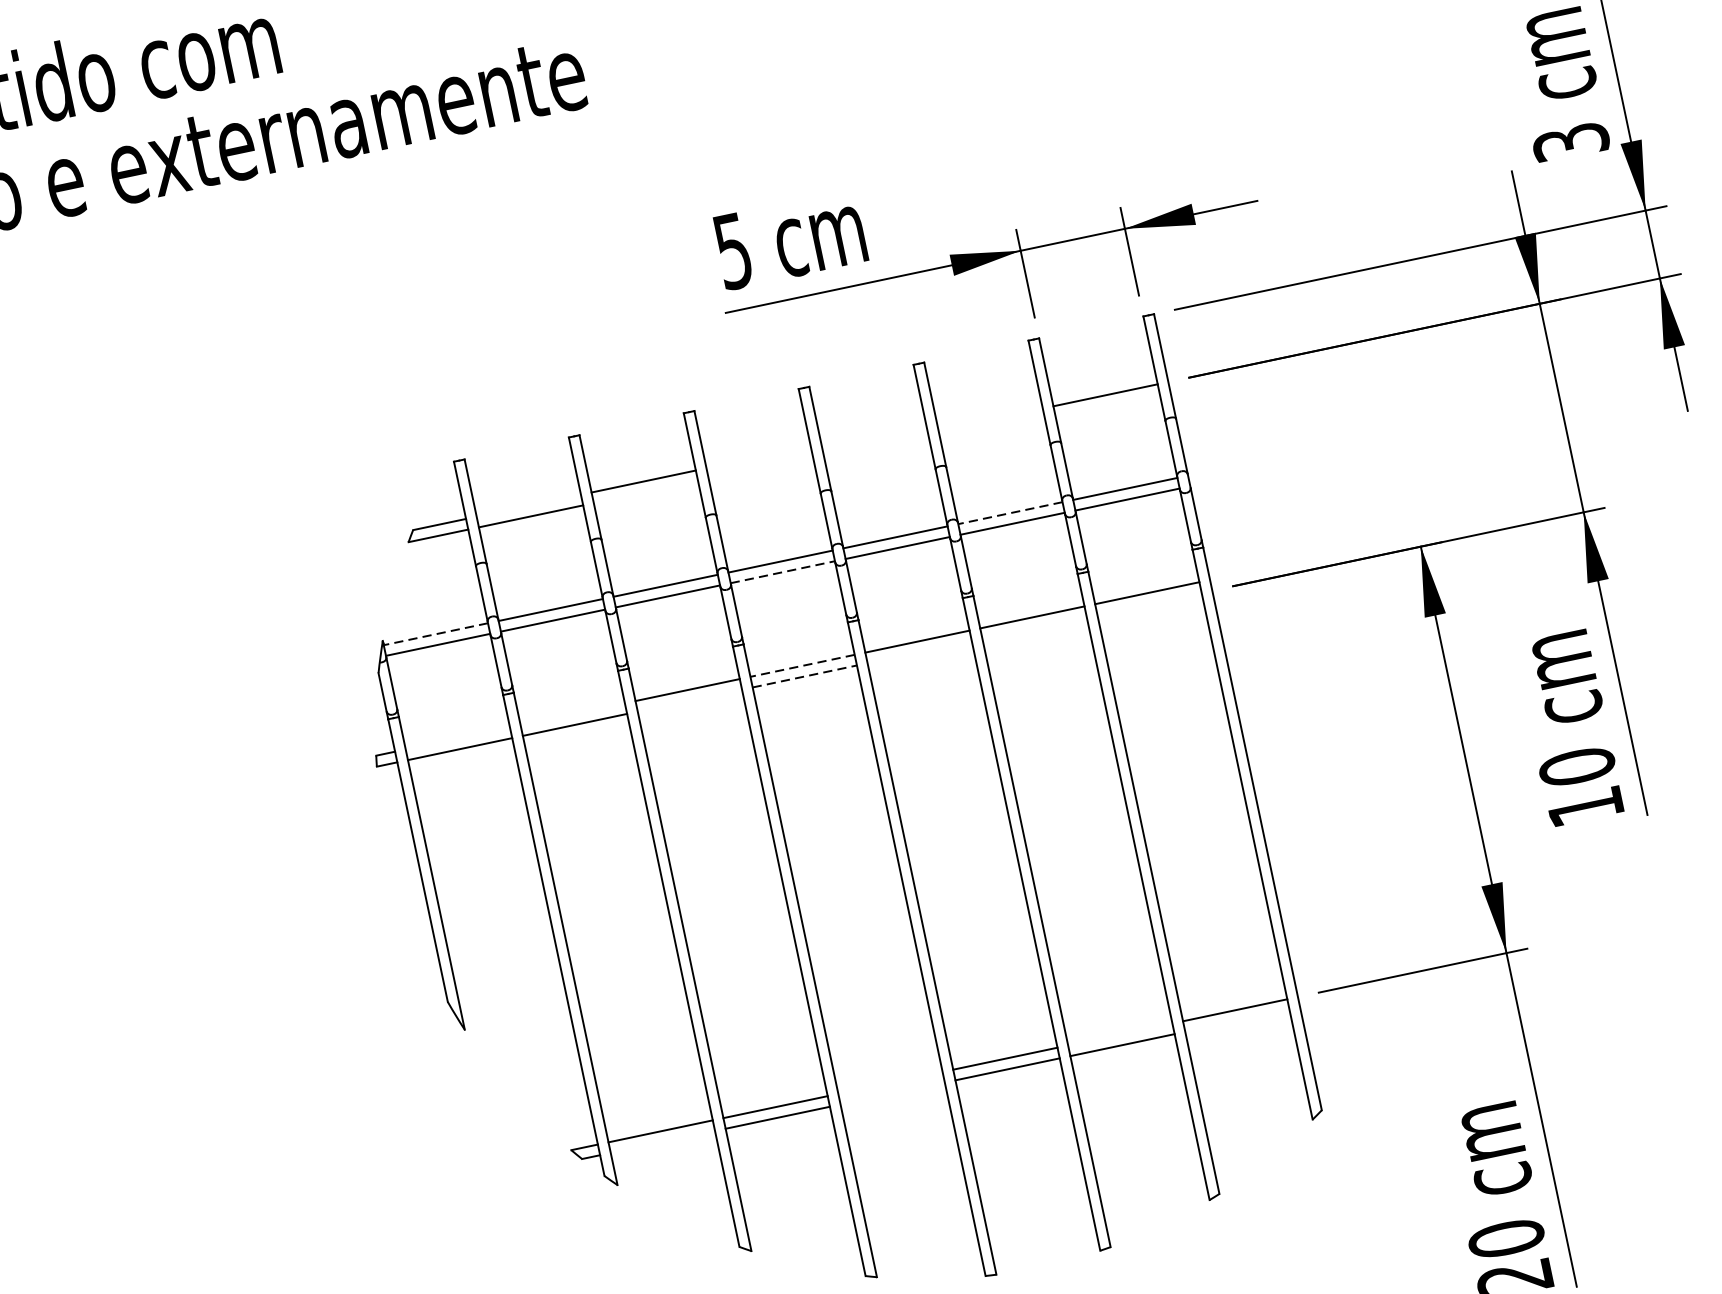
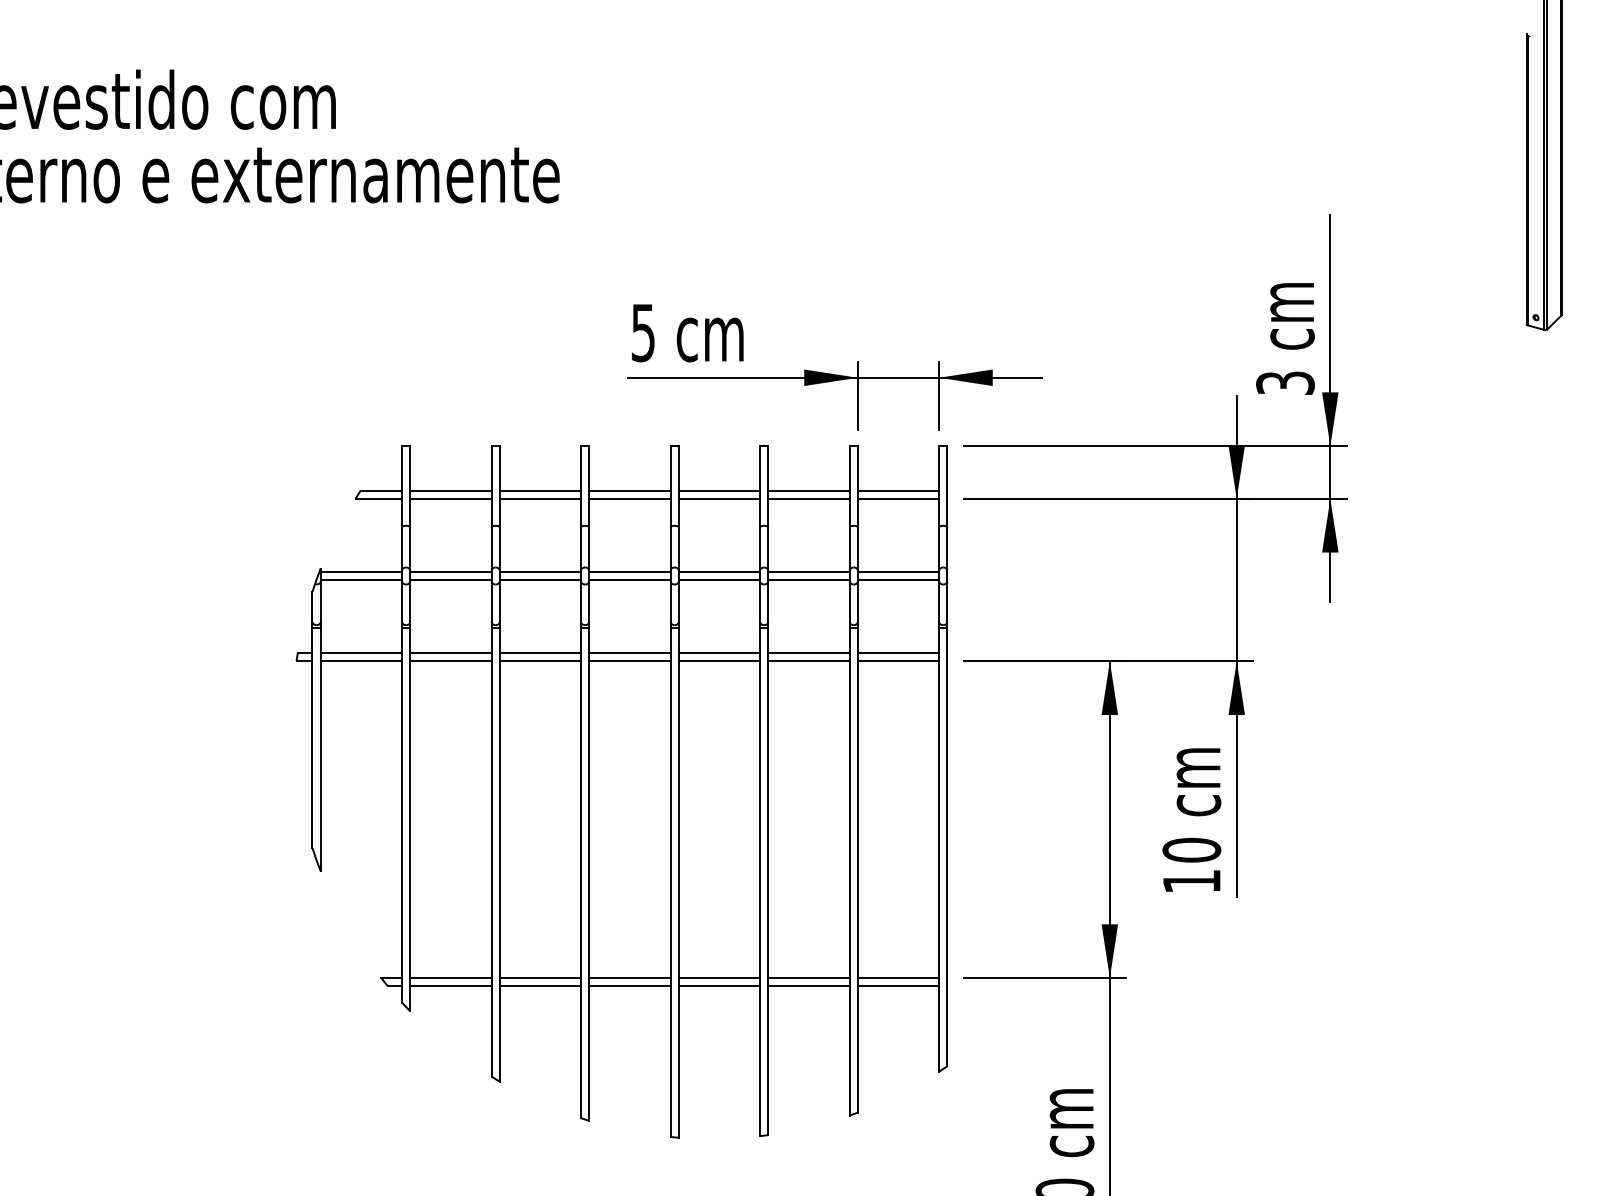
line: (1103, 384) -> (898, 490), added
line: (987, 408) -> (808, 490), added
line: (989, 419) -> (808, 498), added
line: (873, 432) -> (719, 490), added
line: (875, 443) -> (719, 498), added
line: (758, 457) -> (629, 490), added
line: (760, 467) -> (629, 498), added
line: (645, 491) -> (540, 498), added
line: (528, 505) -> (450, 490), added
line: (1009, 512) -> (808, 571), dashed -> solid
line: (782, 572) -> (629, 580), dashed -> solid
line: (1149, 603) -> (898, 661), added
line: (1034, 628) -> (808, 661), added
line: (435, 633) -> (361, 571), dashed -> solid
line: (919, 652) -> (719, 661), added
line: (802, 666) -> (629, 653), dashed -> solid
line: (804, 676) -> (629, 661), dashed -> solid
line: (690, 700) -> (540, 661), added
line: (572, 714) -> (450, 653), added
line: (458, 738) -> (361, 653), added
line: (1237, 1021) -> (898, 986), added
line: (1119, 1035) -> (808, 978), added
line: (890, 1083) -> (629, 978), added
line: (892, 1093) -> (629, 986), added
line: (662, 1142) -> (450, 986), added

